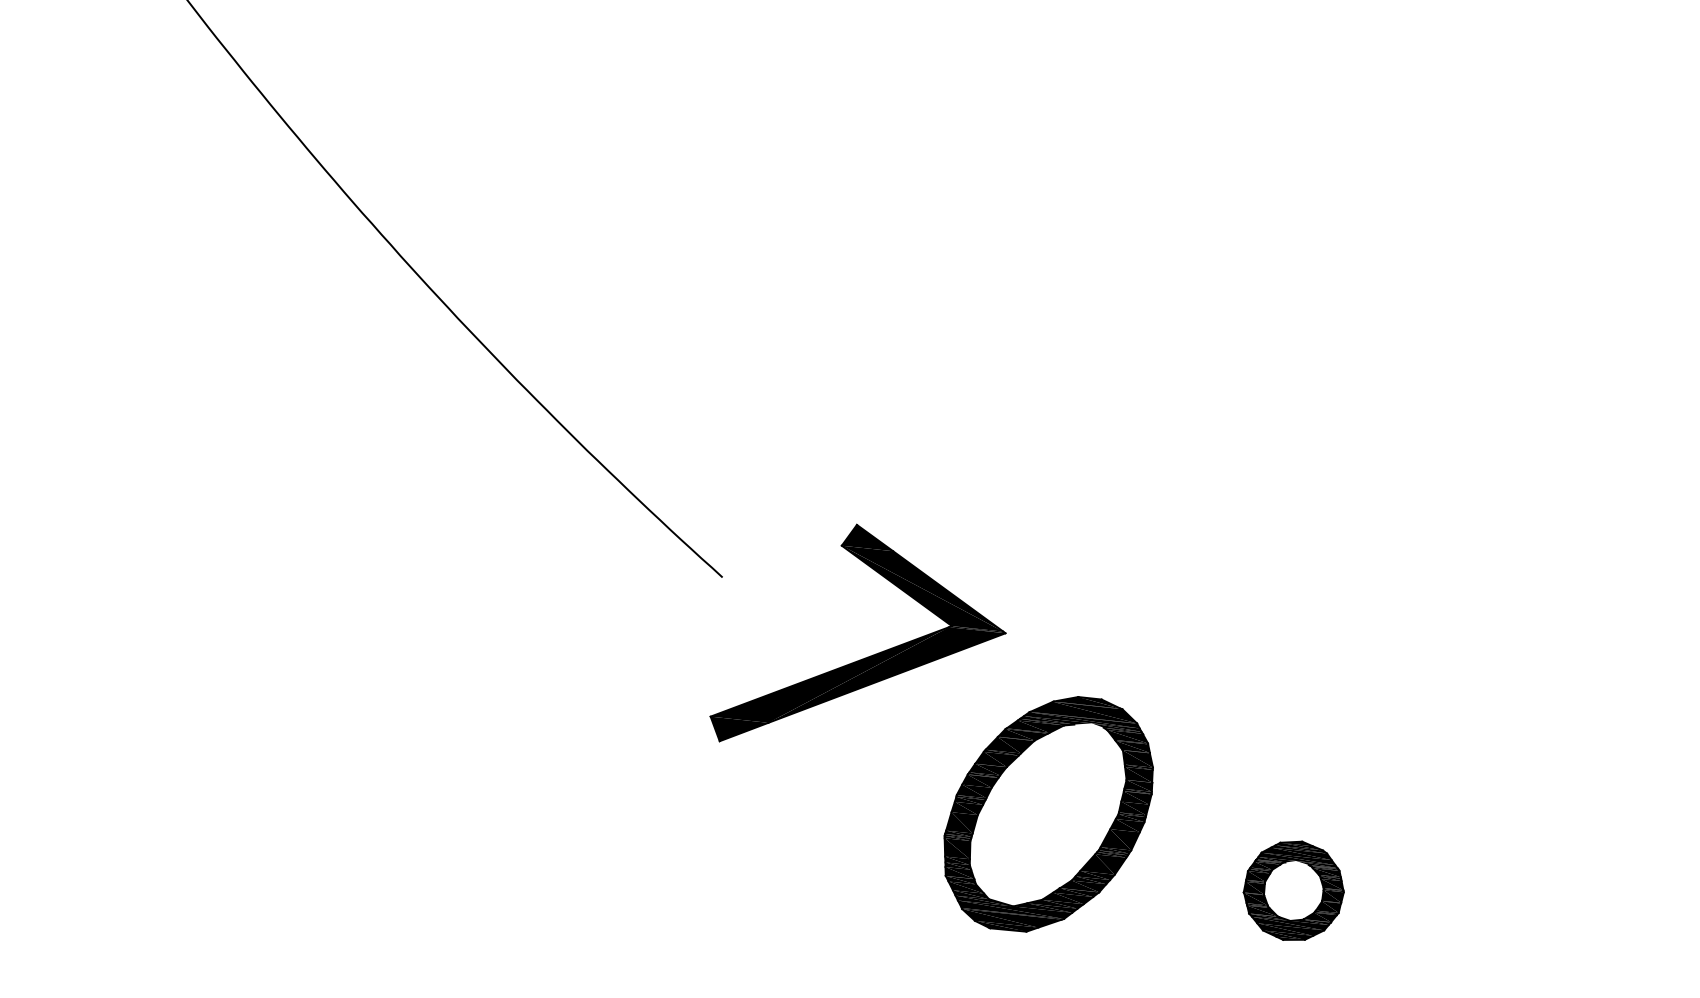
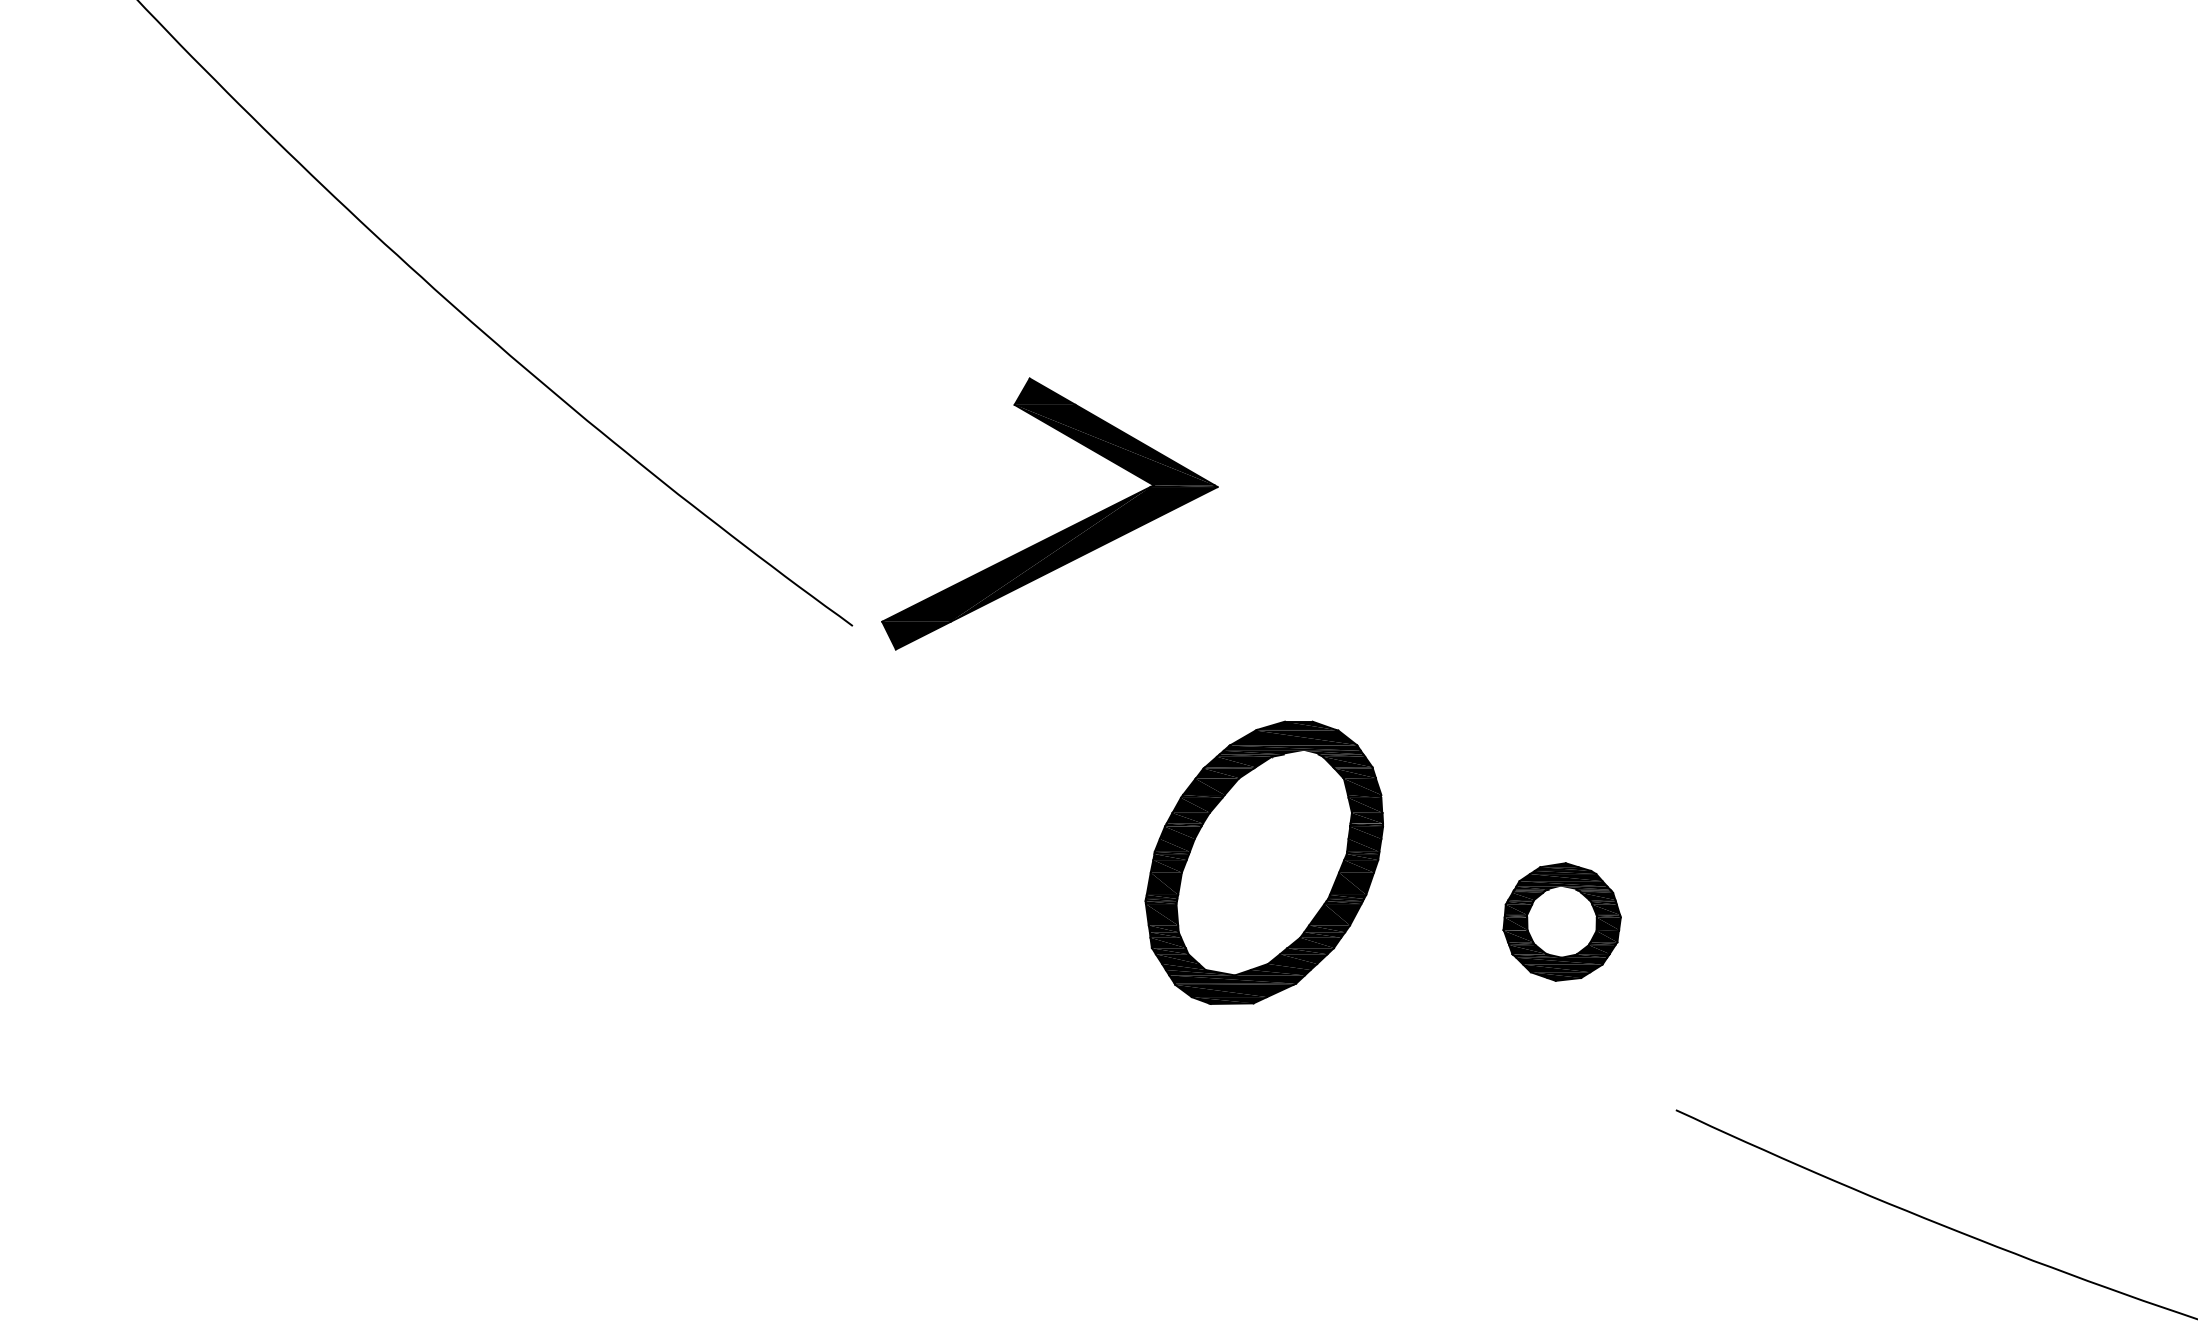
part: (868, 656) -> (1059, 531), moved

